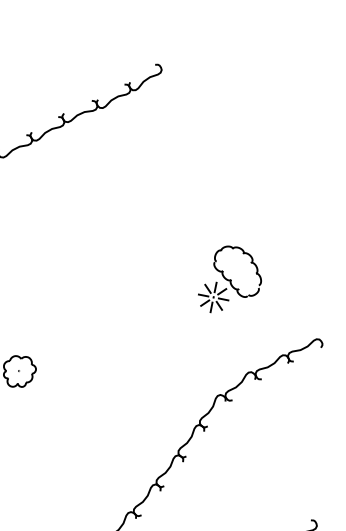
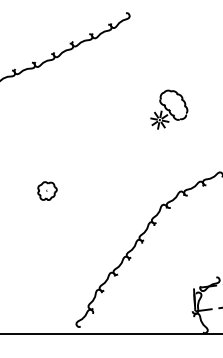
part: (230, 279) -> (169, 109), moved

